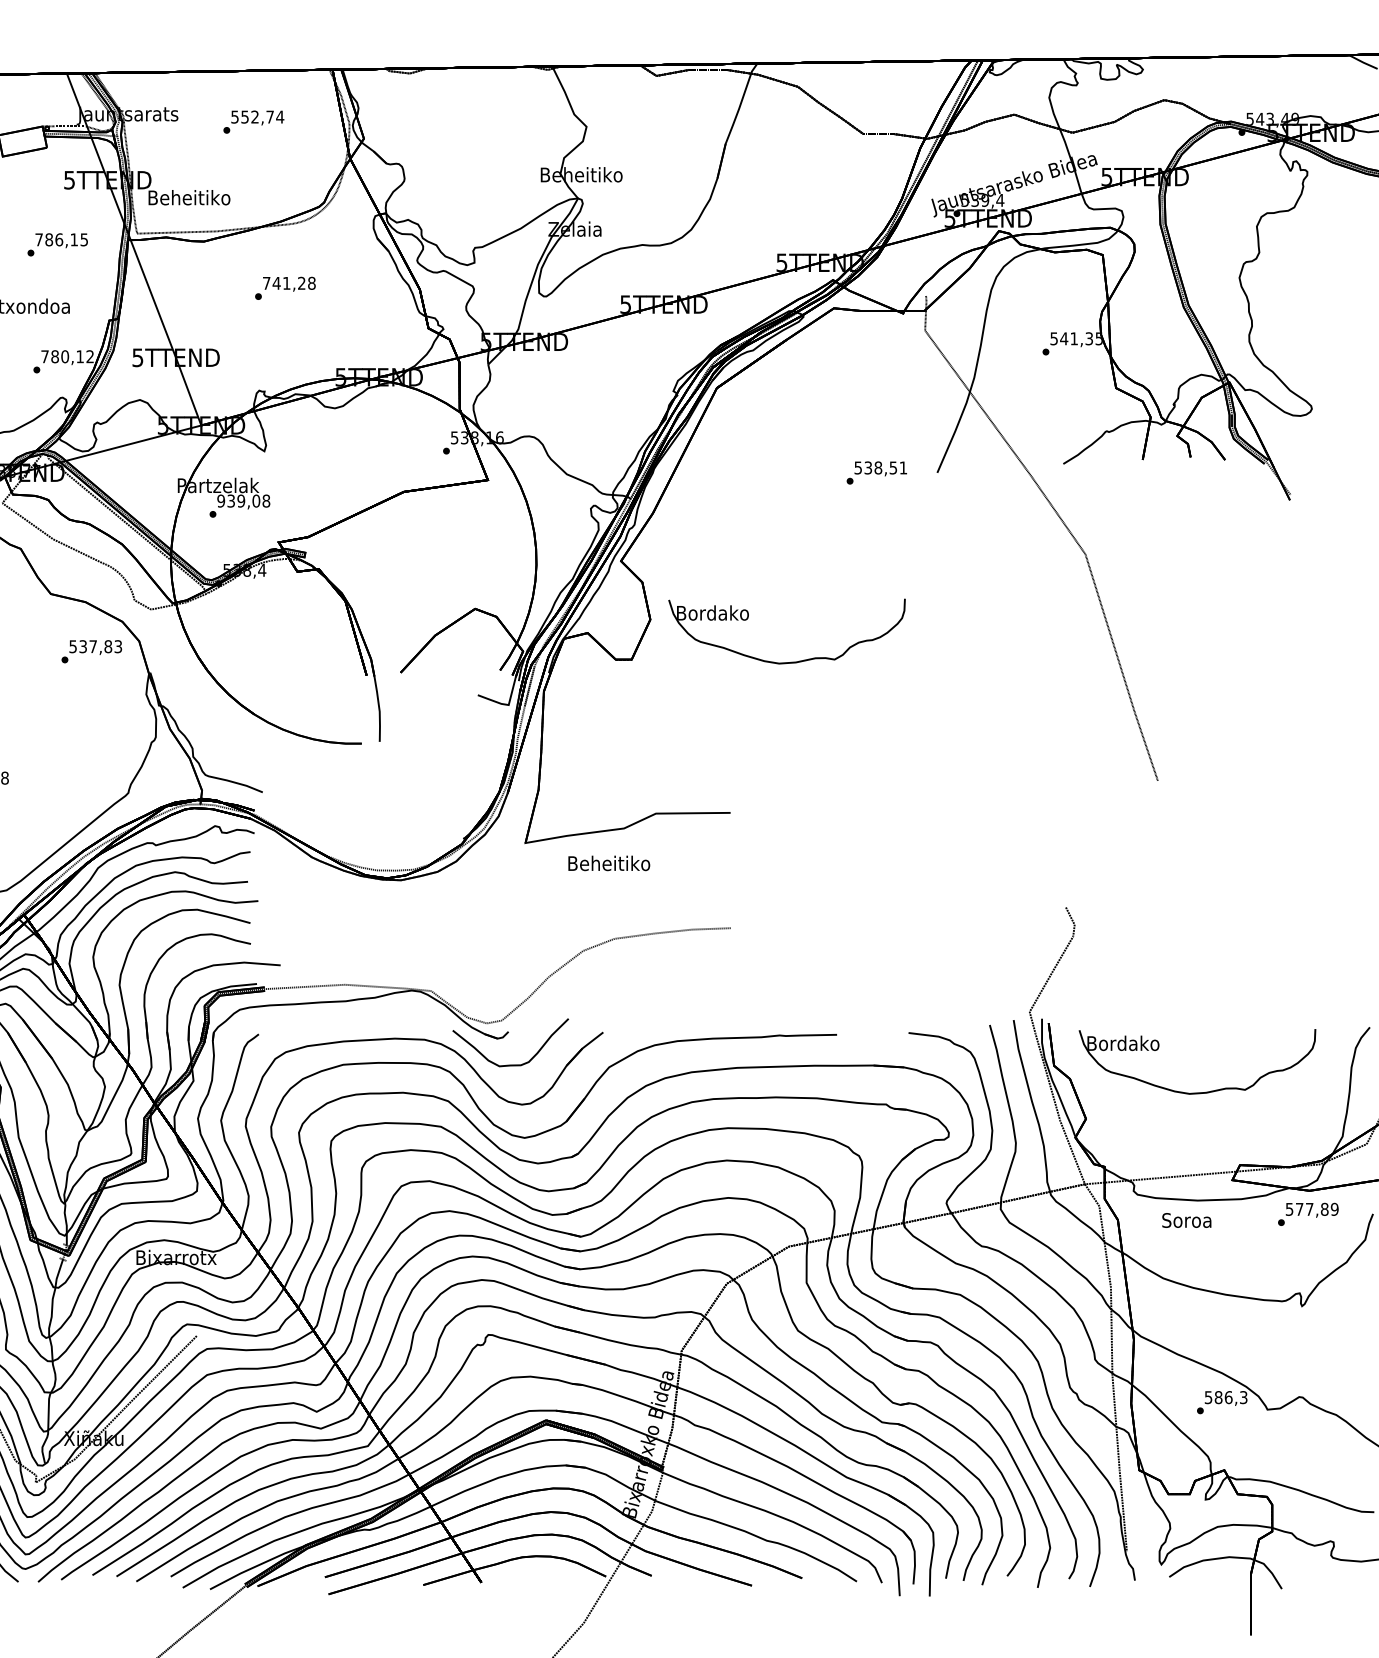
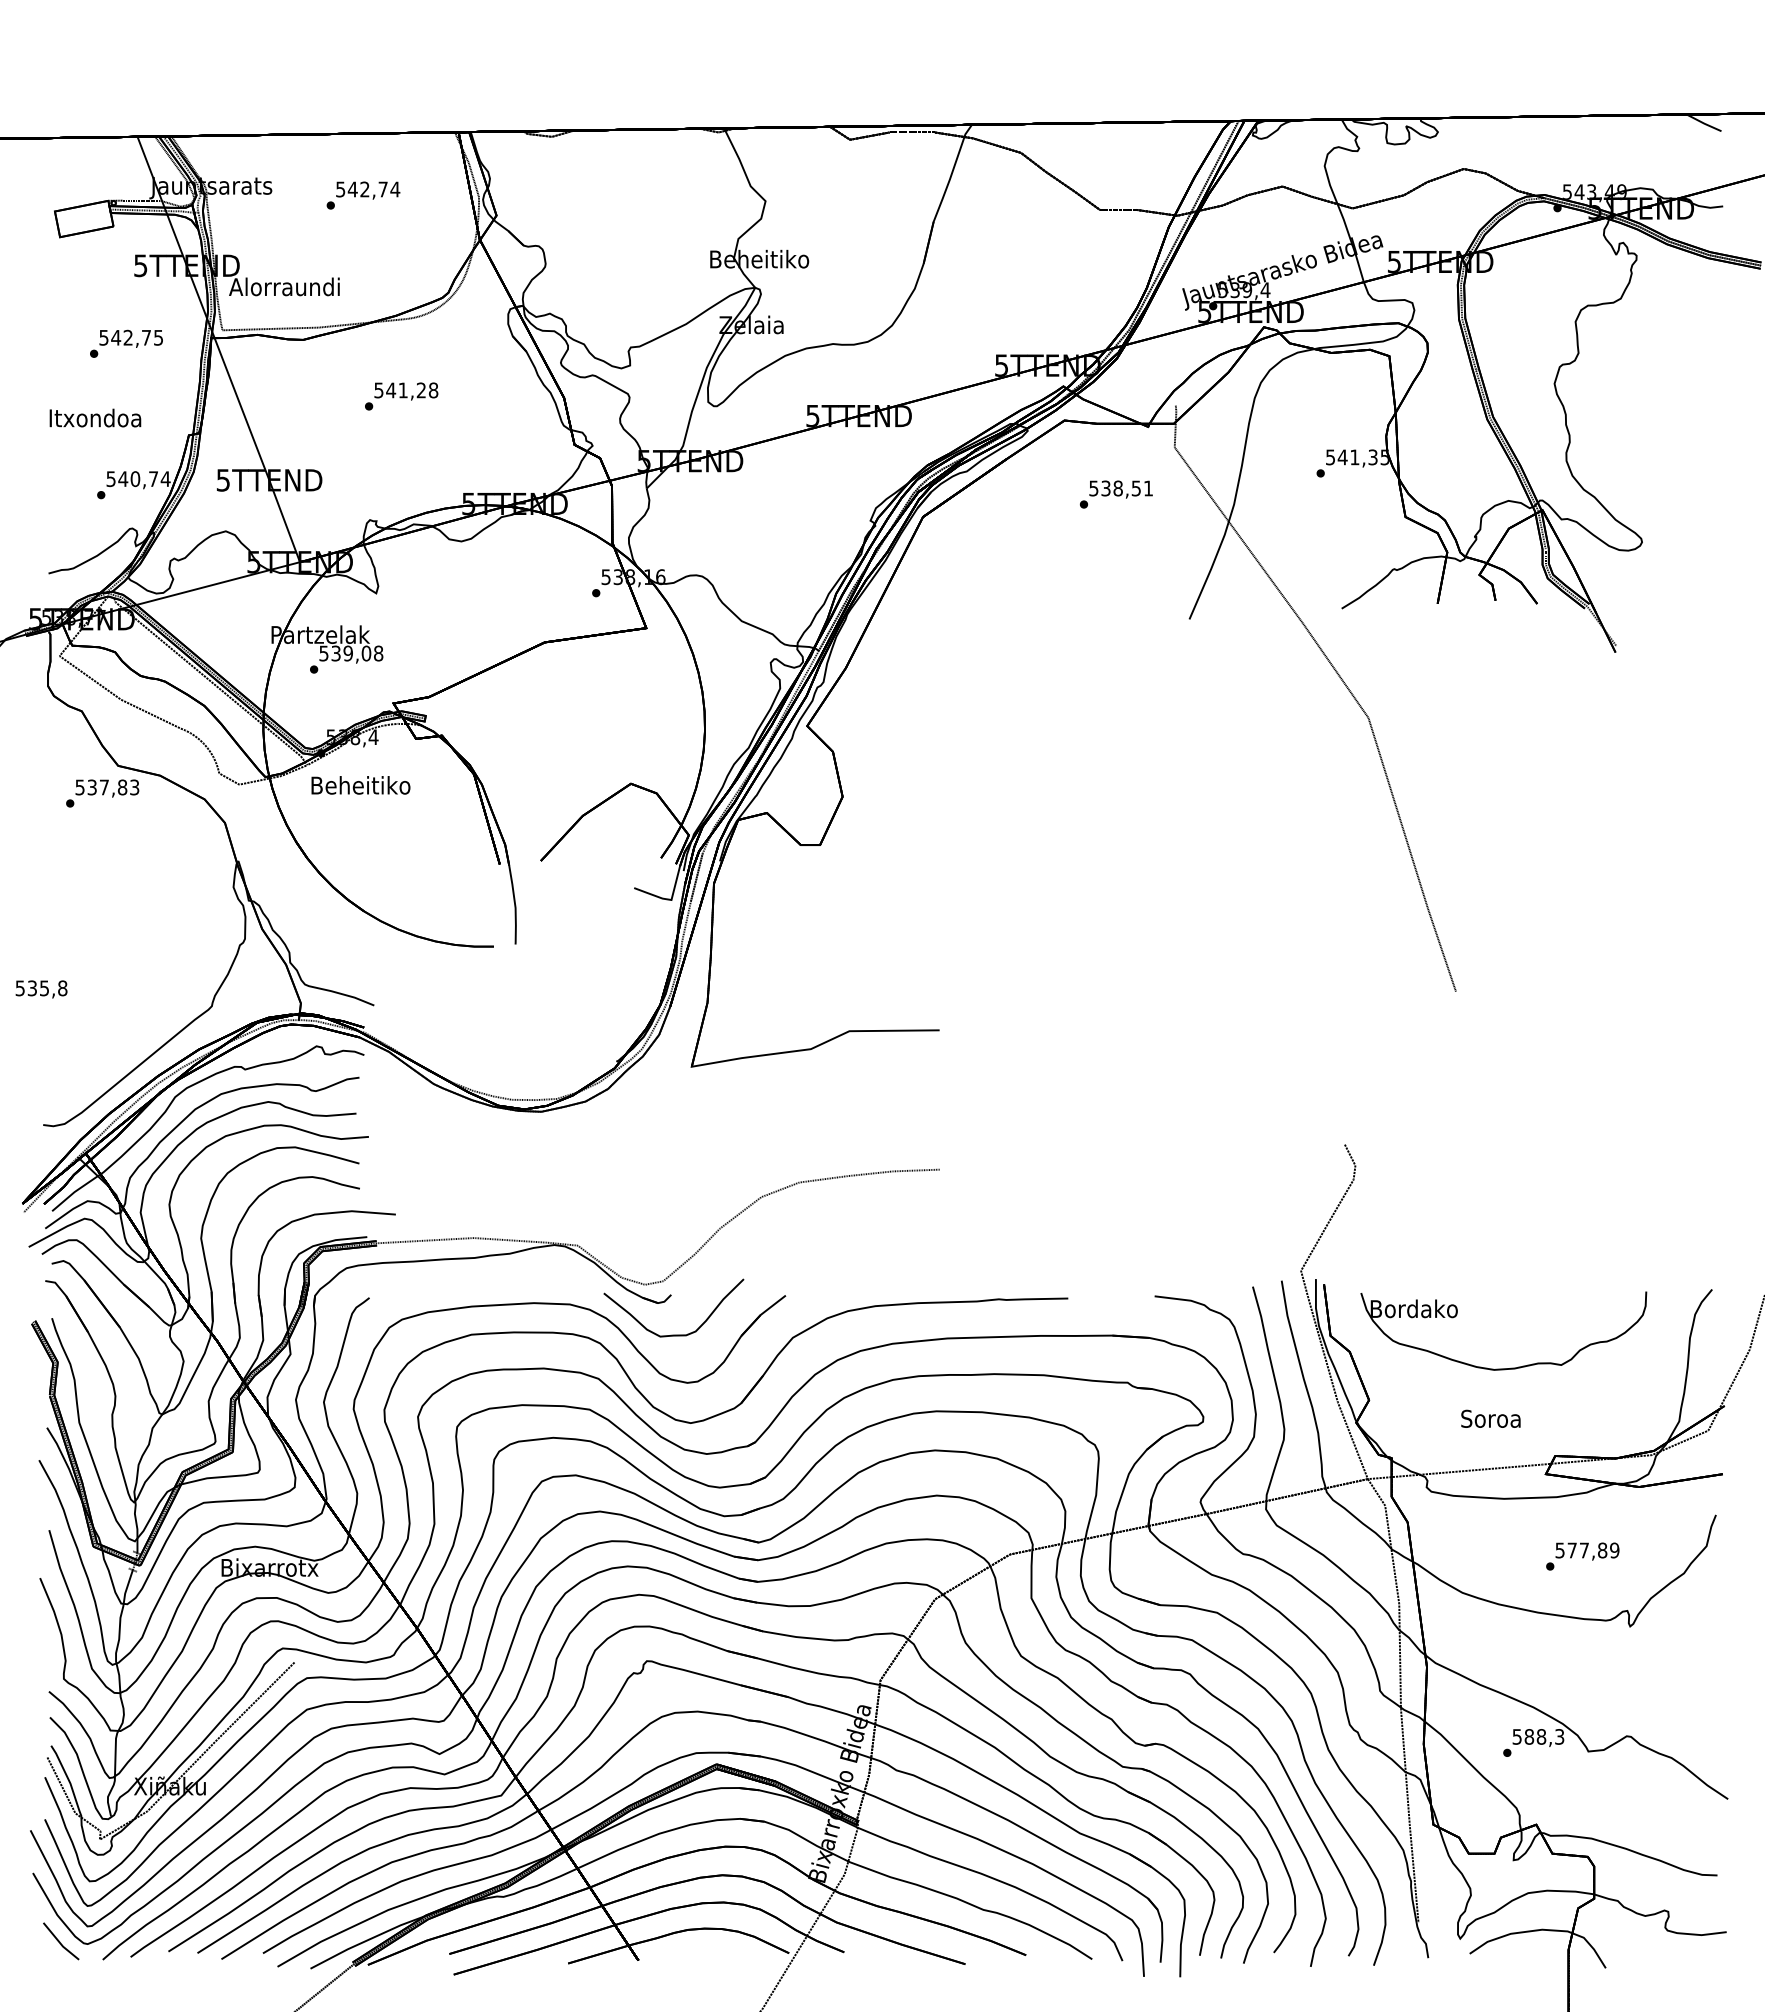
text: (244, 117) -> (352, 189), 552,74 -> 542,74
text: (188, 197) -> (284, 286), Beheitiko -> Alorraundi
text: (56, 239) -> (124, 337), 786,15 -> 542,75
text: (266, 283) -> (378, 390), 741,28 -> 541,28
text: (67, 357) -> (138, 479), 780,12 -> 540,74
text: (876, 472) -> (1116, 494), moved
text: (220, 501) -> (323, 653), 939,08 -> 539,08
text: (91, 651) -> (102, 793), moved
part: (792, 661) -> (1014, 847), removed
text: (608, 863) -> (360, 785), moved
text: (1308, 1214) -> (1582, 1556), moved
text: (1186, 1220) -> (1490, 1418), moved
text: (1228, 1397) -> (1541, 1736), 586,3 -> 588,3

